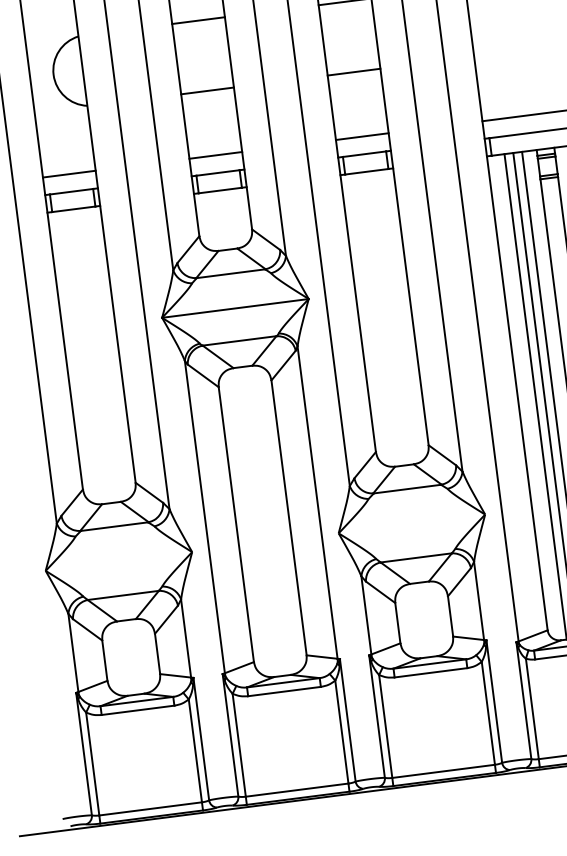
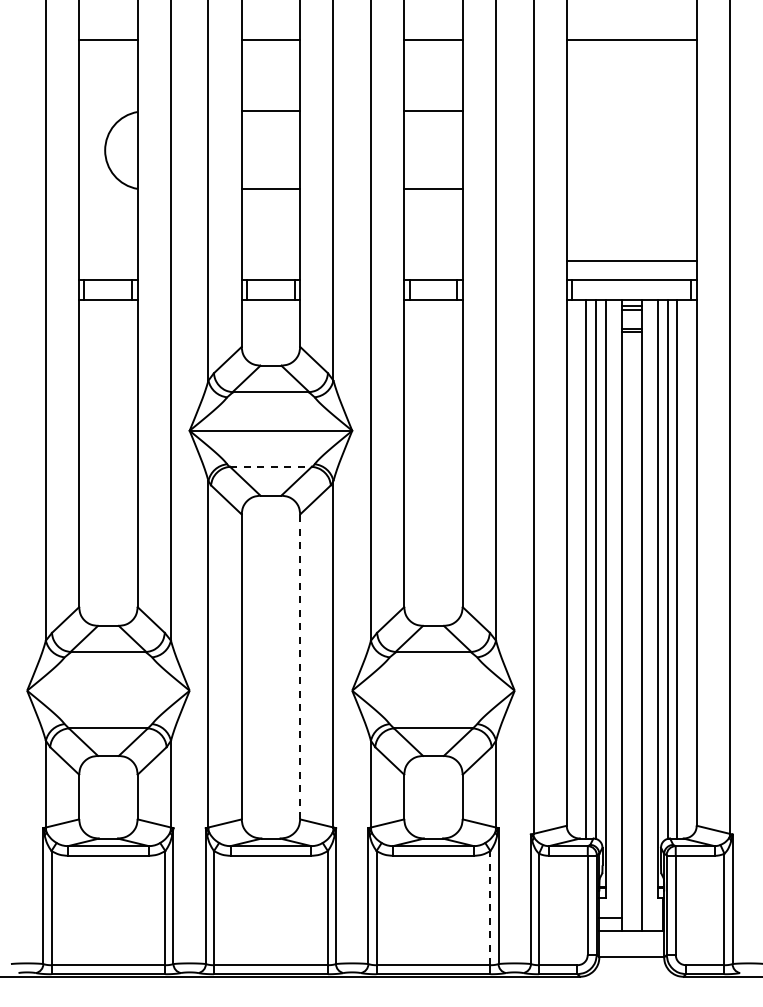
line: (362, 136) -> (433, 260), removed
line: (215, 155) -> (270, 260), removed
line: (69, 173) -> (108, 260), removed
line: (239, 340) -> (270, 466), solid -> dashed
line: (289, 517) -> (300, 666), solid -> dashed
line: (488, 712) -> (490, 907), solid -> dashed

